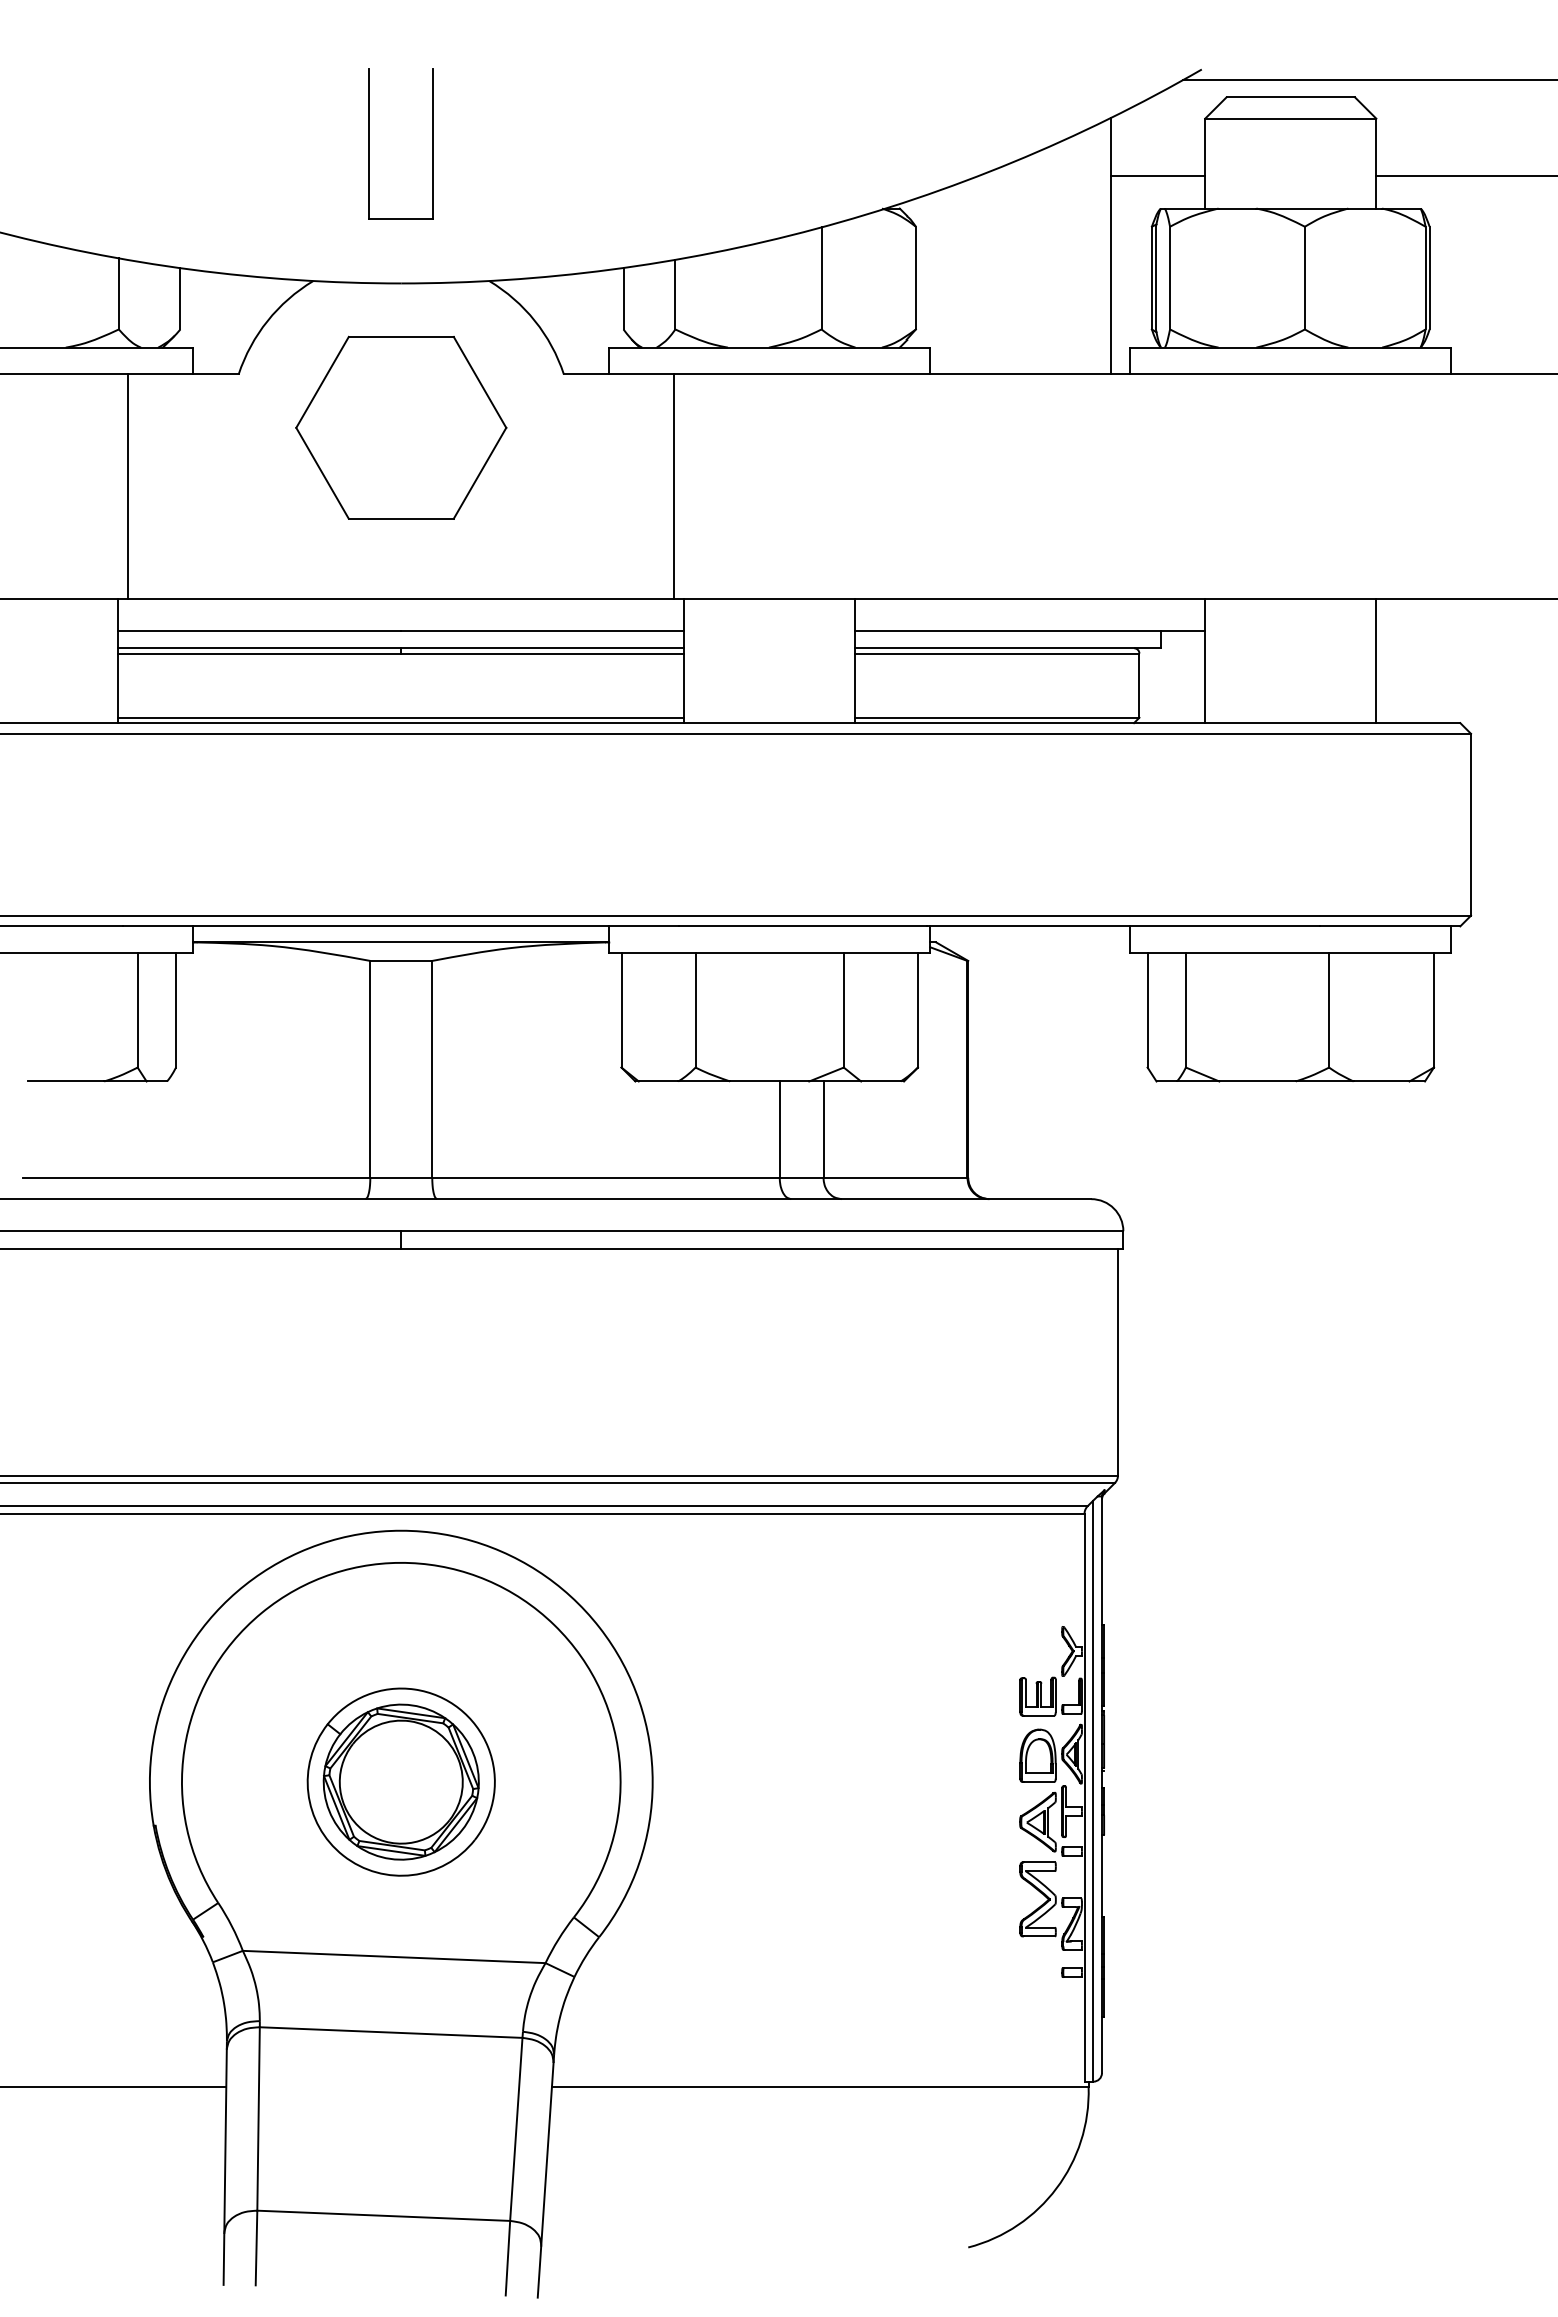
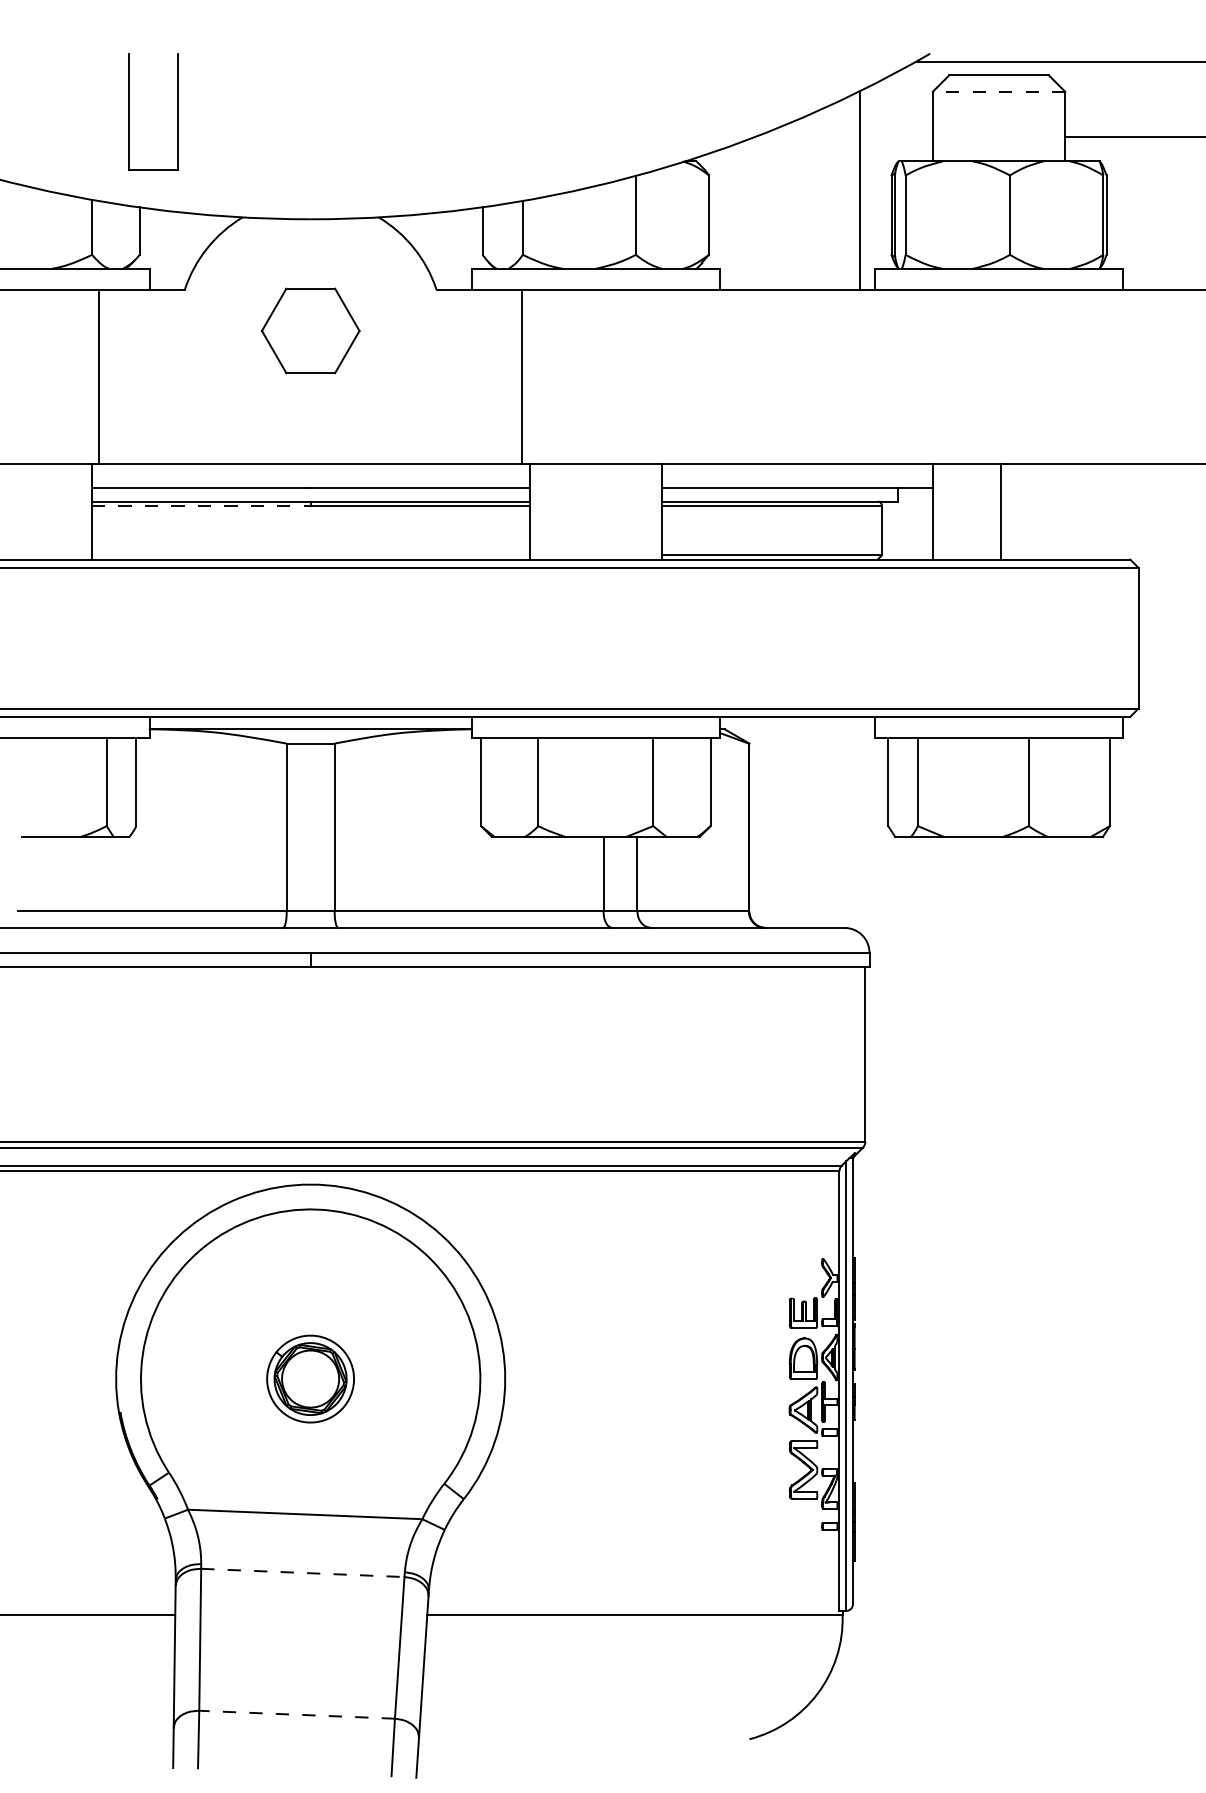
line: (1290, 118) -> (998, 91), solid -> dashed
part: (369, 143) -> (128, 110), moved
line: (1157, 176) -> (895, 136), removed
part: (401, 427) -> (310, 330), size x0.6
line: (260, 653) -> (201, 505), solid -> dashed
line: (1376, 661) -> (1001, 511), moved
line: (401, 717) -> (310, 555), removed
part: (400, 1781) -> (310, 1378), size x0.6
line: (391, 2032) -> (303, 1572), solid -> dashed
line: (383, 2215) -> (296, 1714), solid -> dashed

